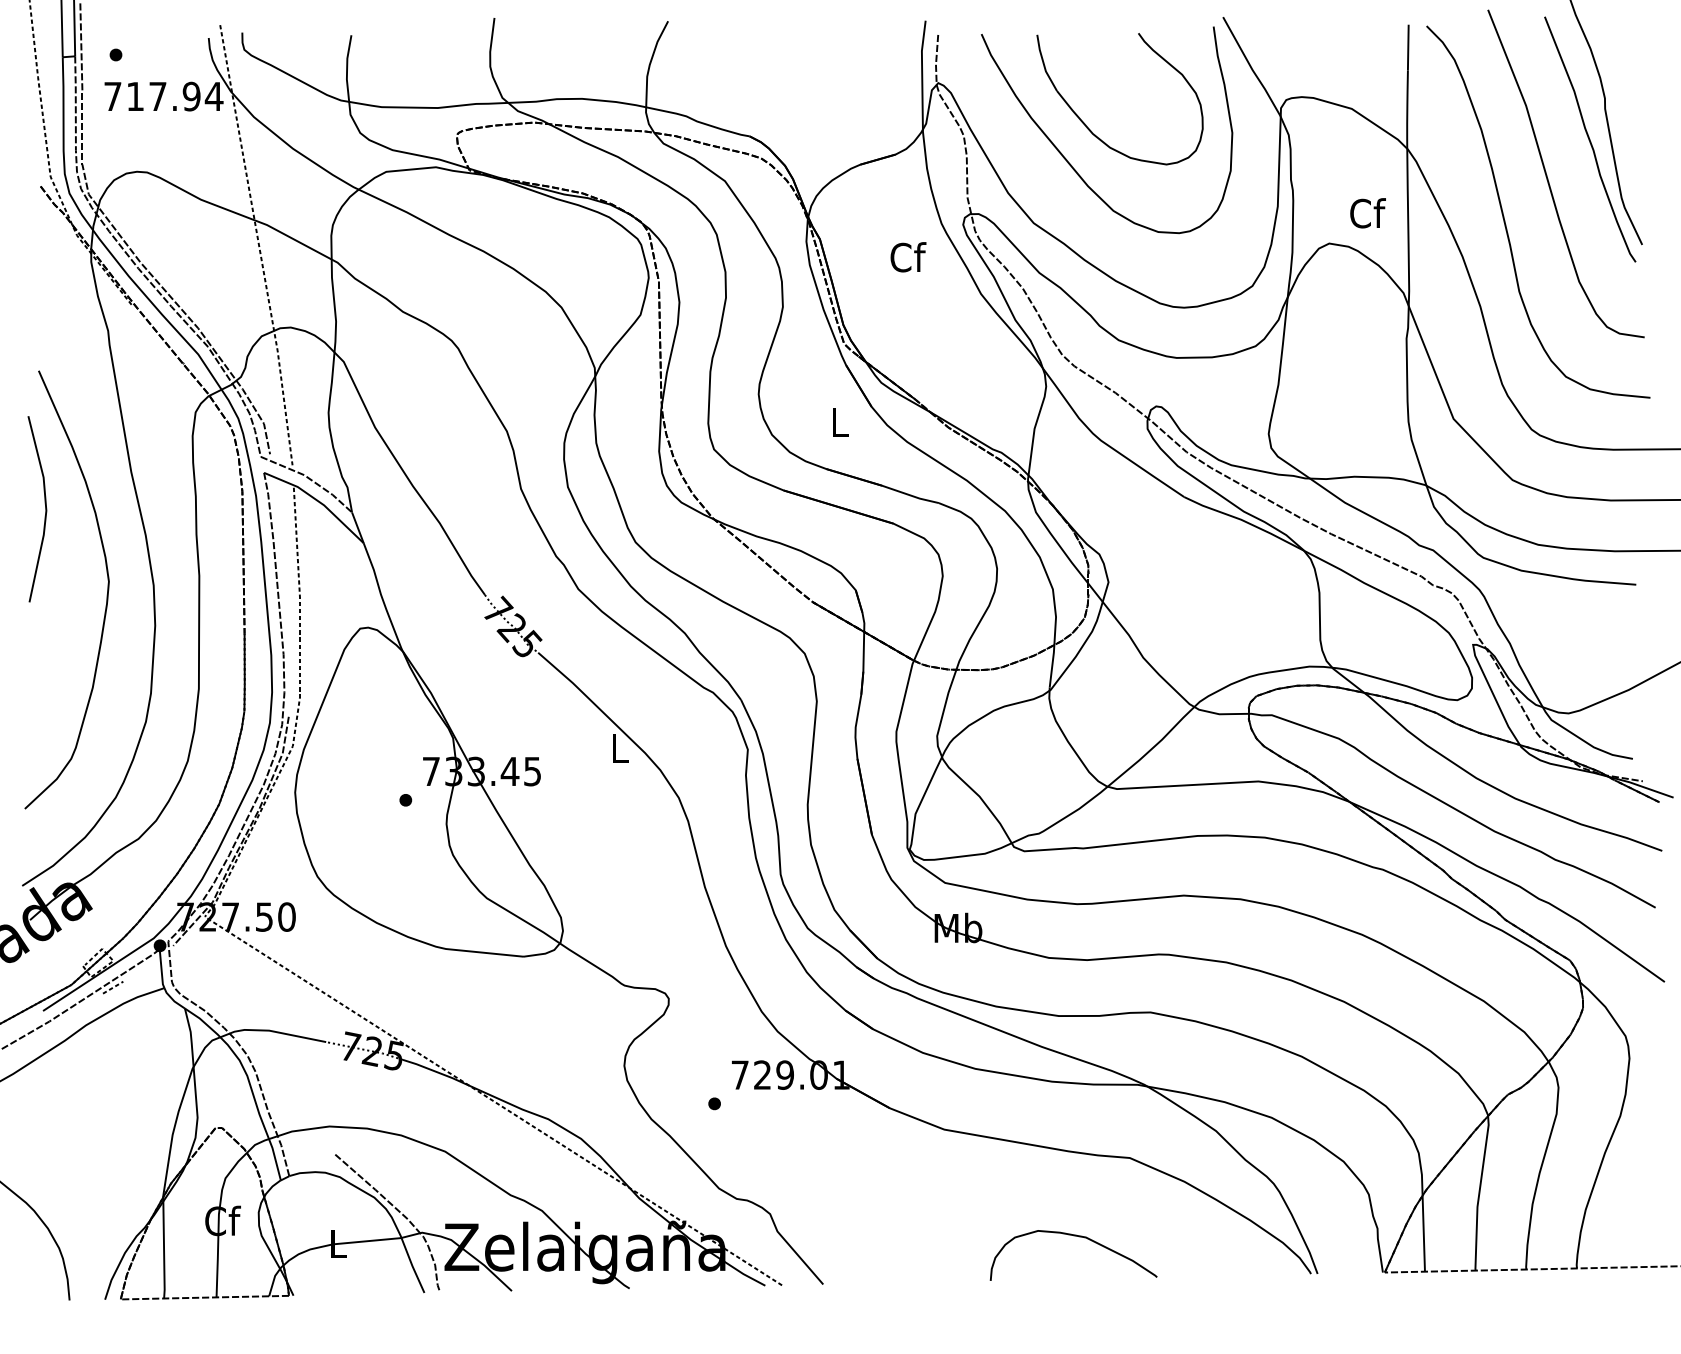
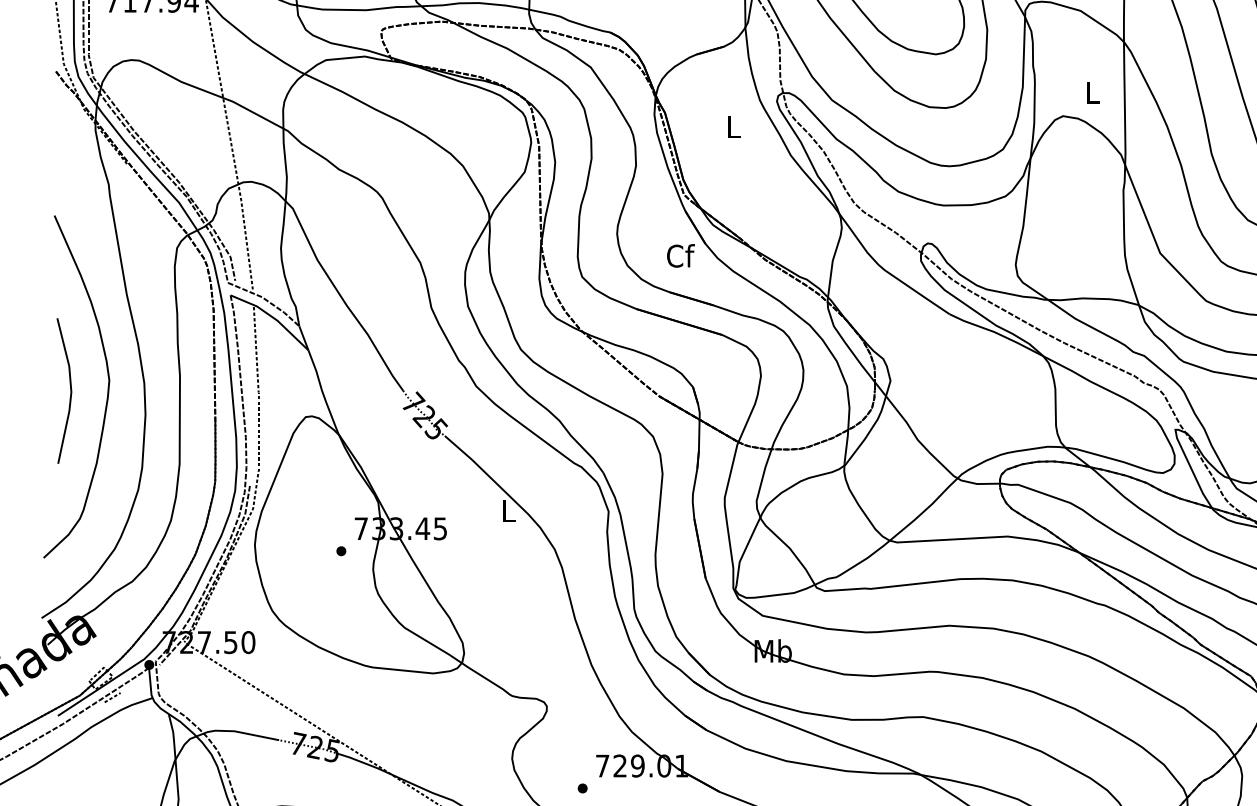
text: (1367, 213) -> (1092, 92), Cf -> L
text: (908, 257) -> (734, 127), Cf -> L
text: (840, 422) -> (681, 256), L -> Cf
line: (45, 509) -> (70, 391), moved

